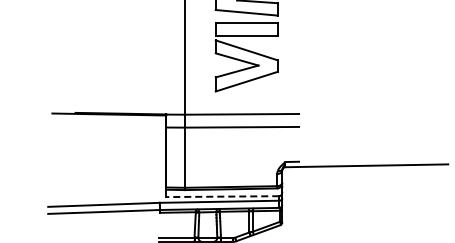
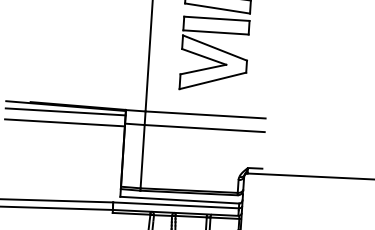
line: (109, 119) -> (65, 111), added
line: (109, 130) -> (65, 122), added
line: (222, 196) -> (179, 200), dashed -> solid

